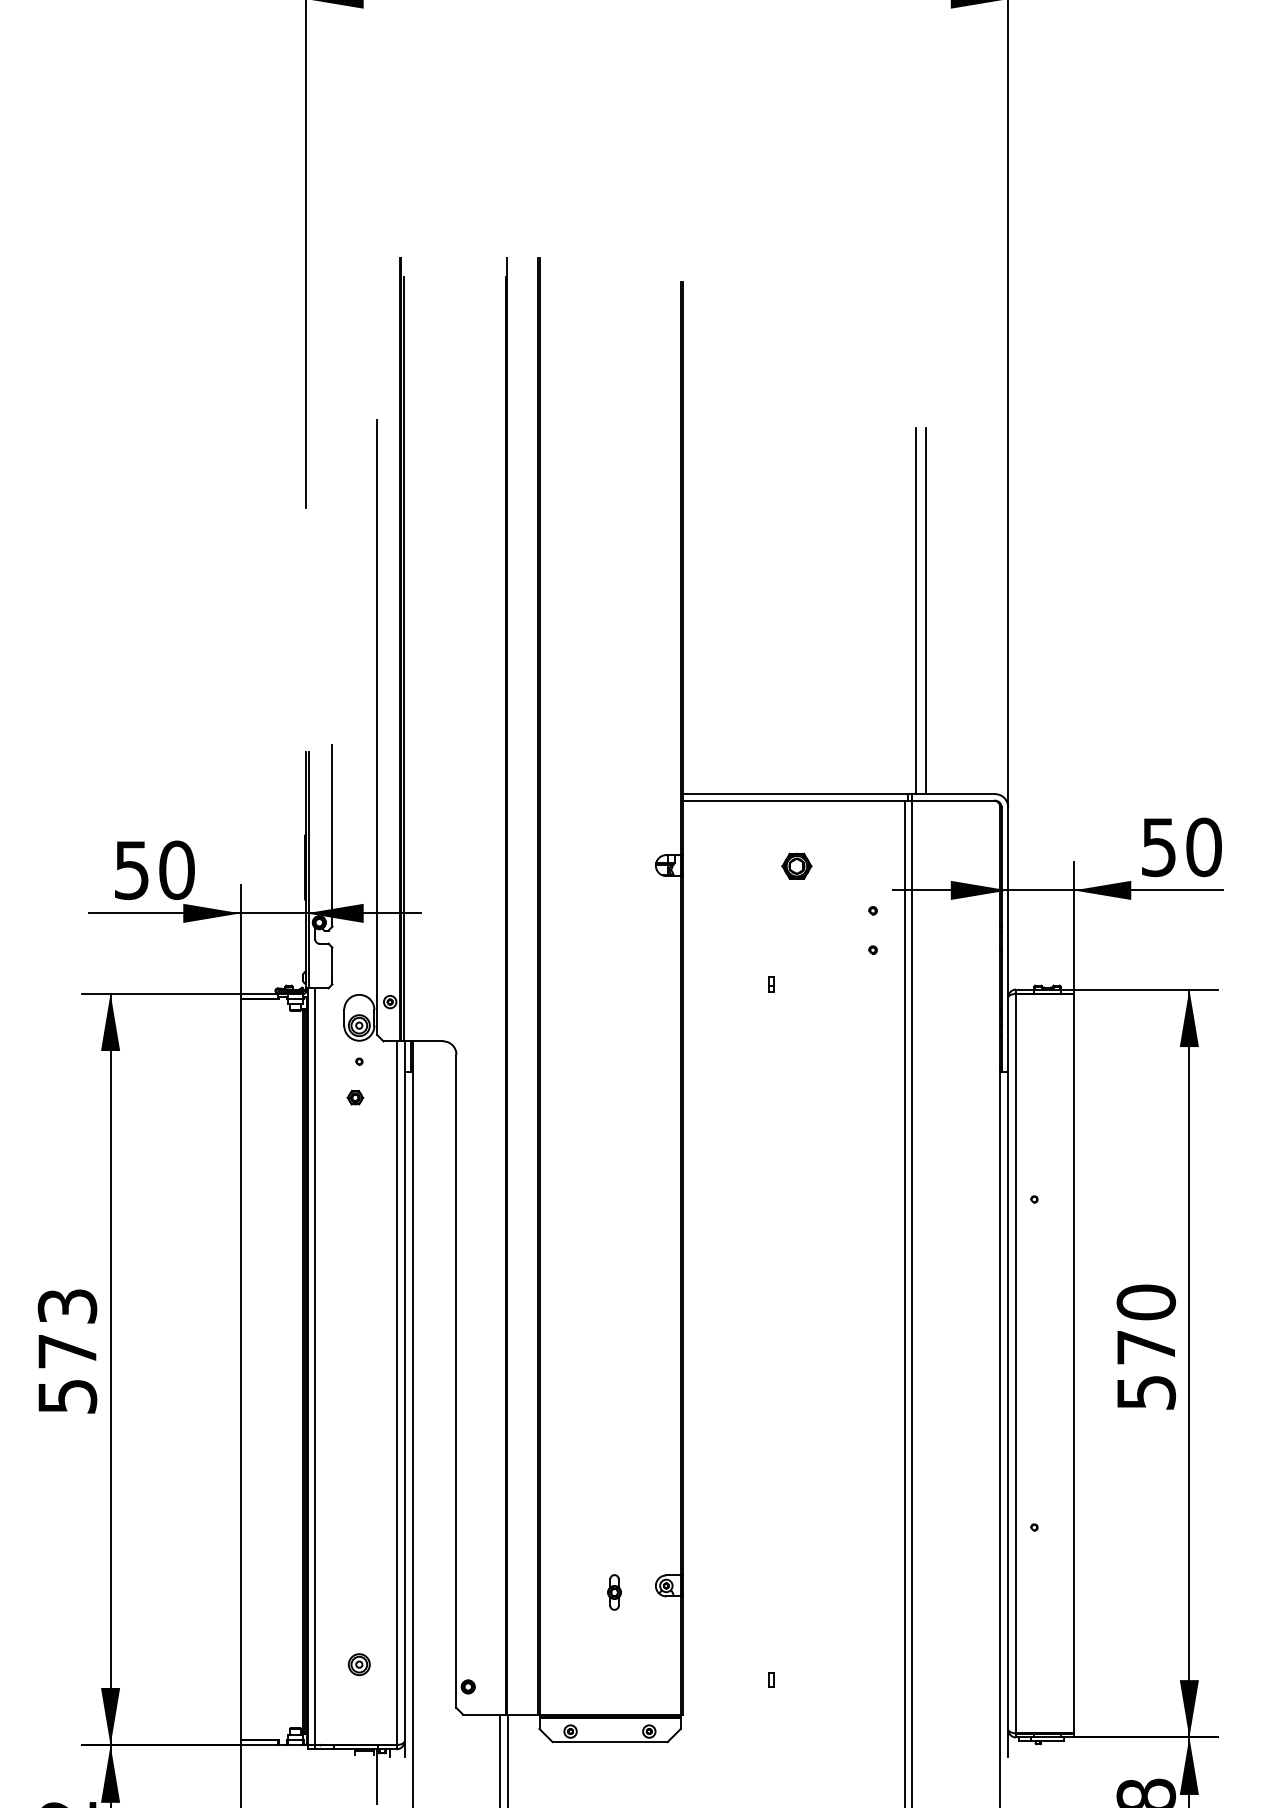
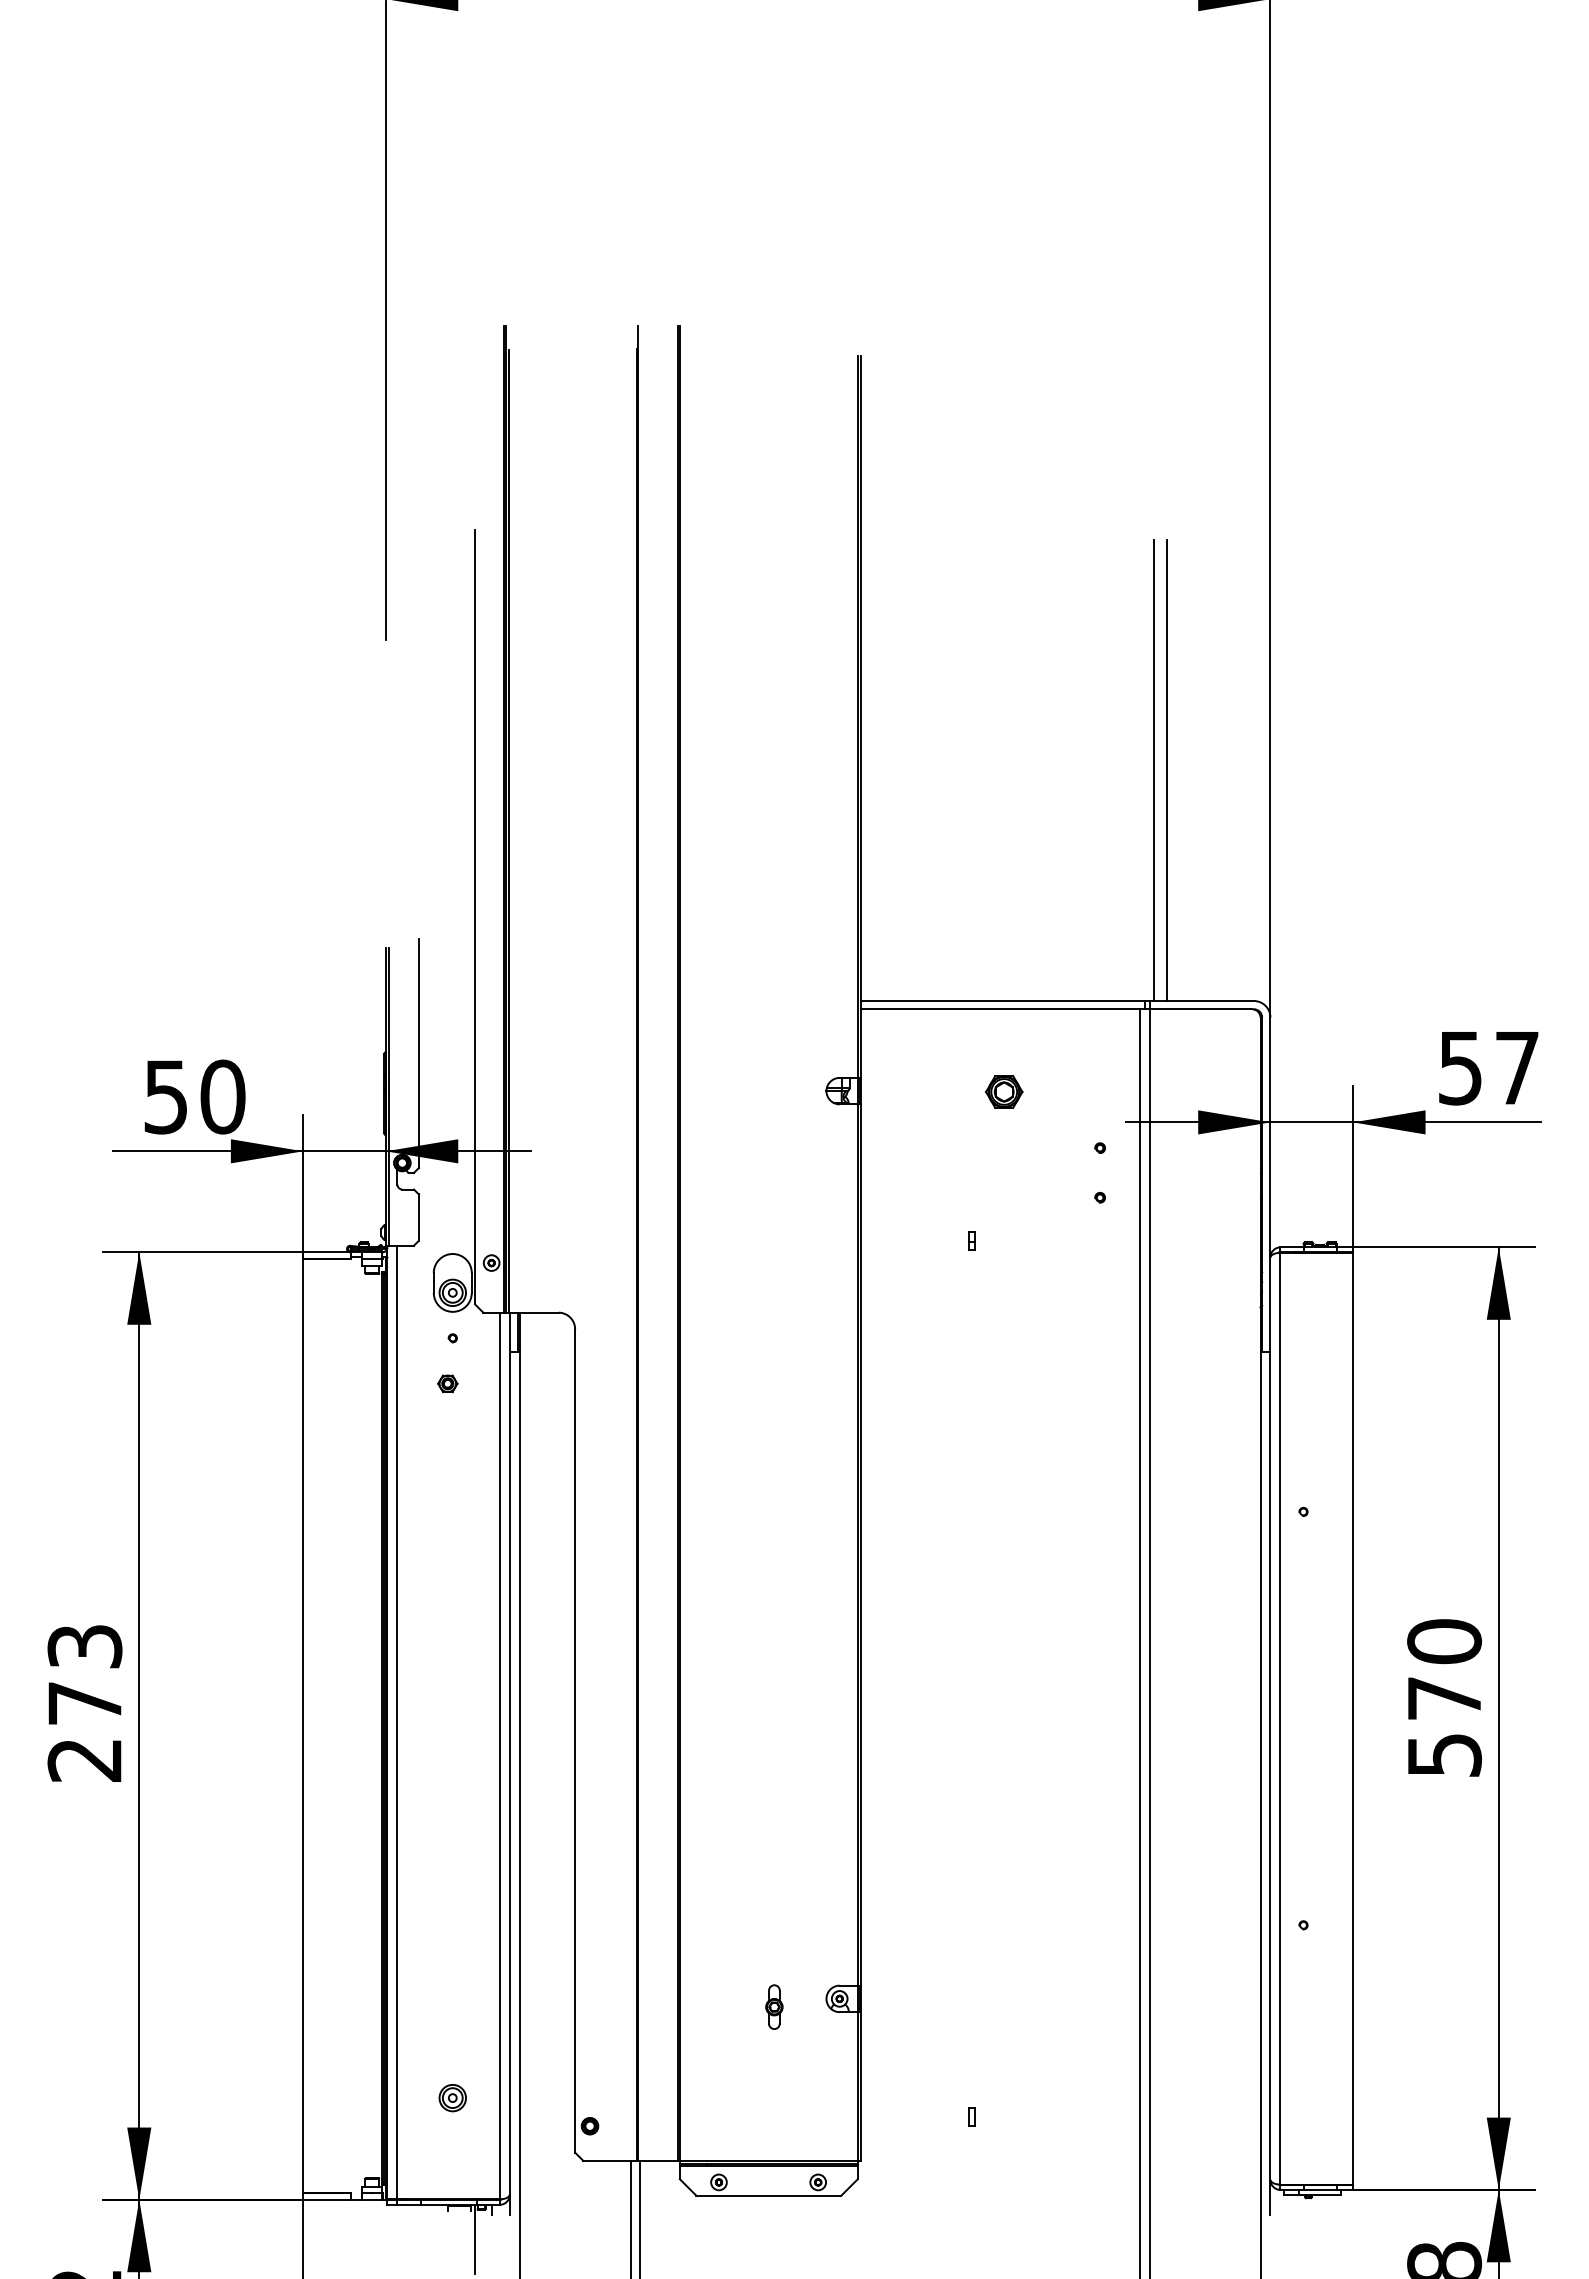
text: (1204, 846) -> (1517, 1067), 50 -> 57
text: (67, 1396) -> (84, 1760), 573 -> 273

